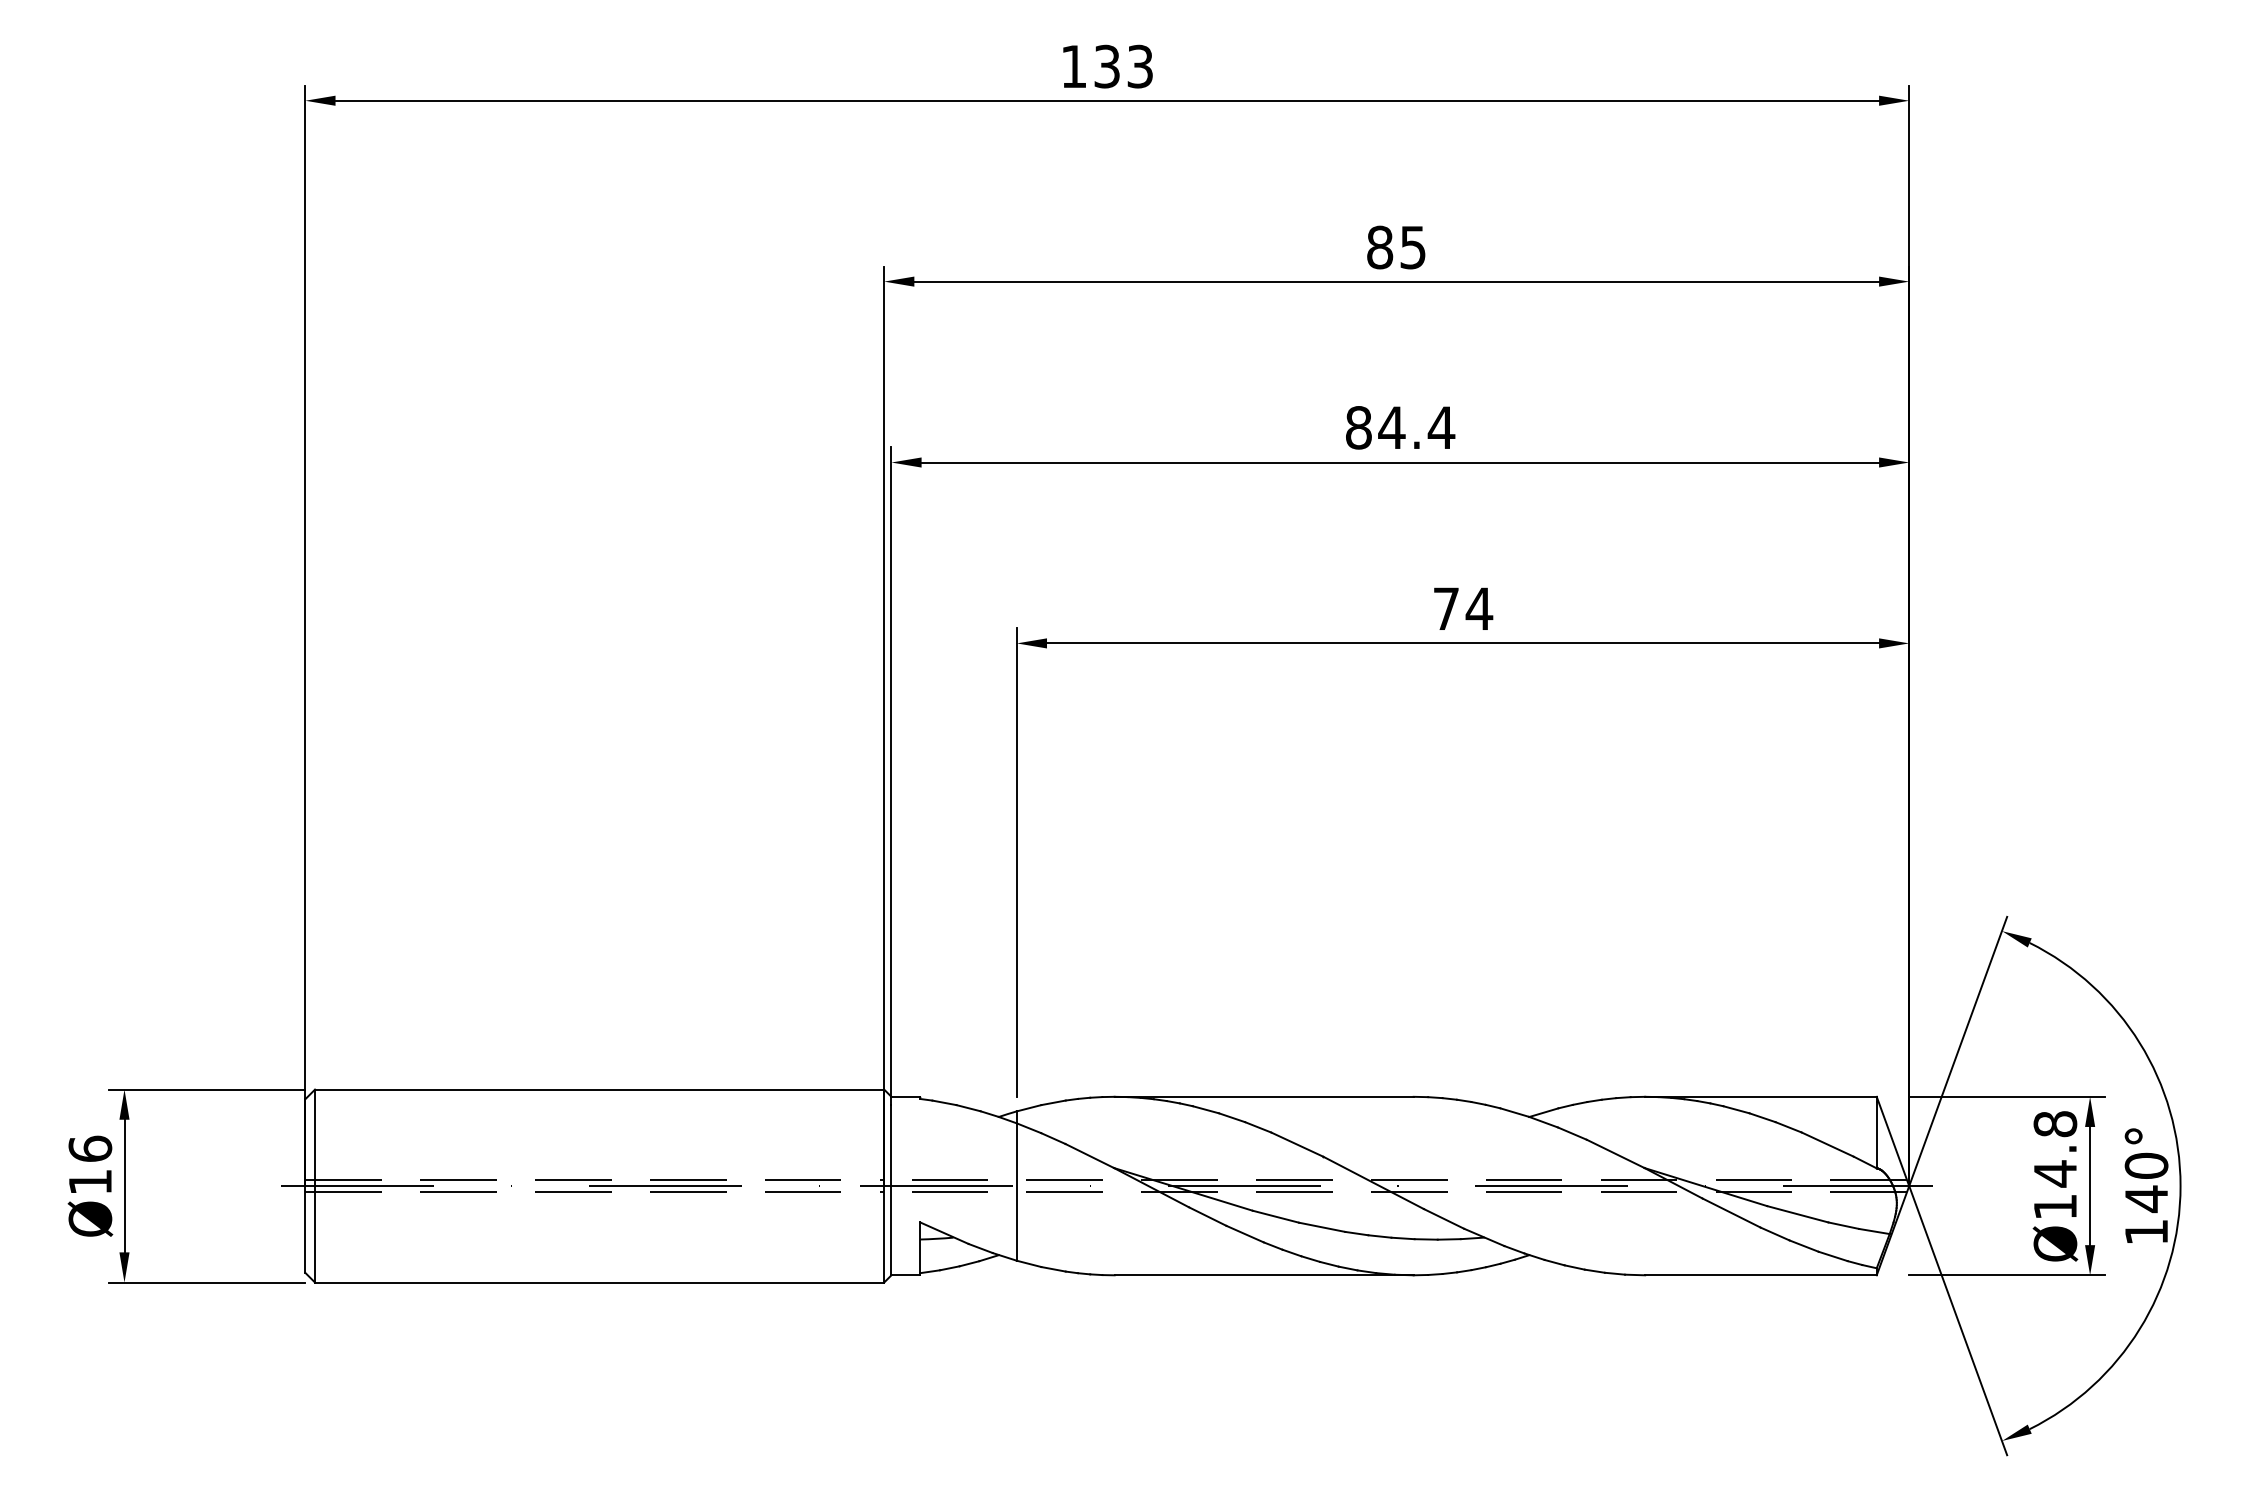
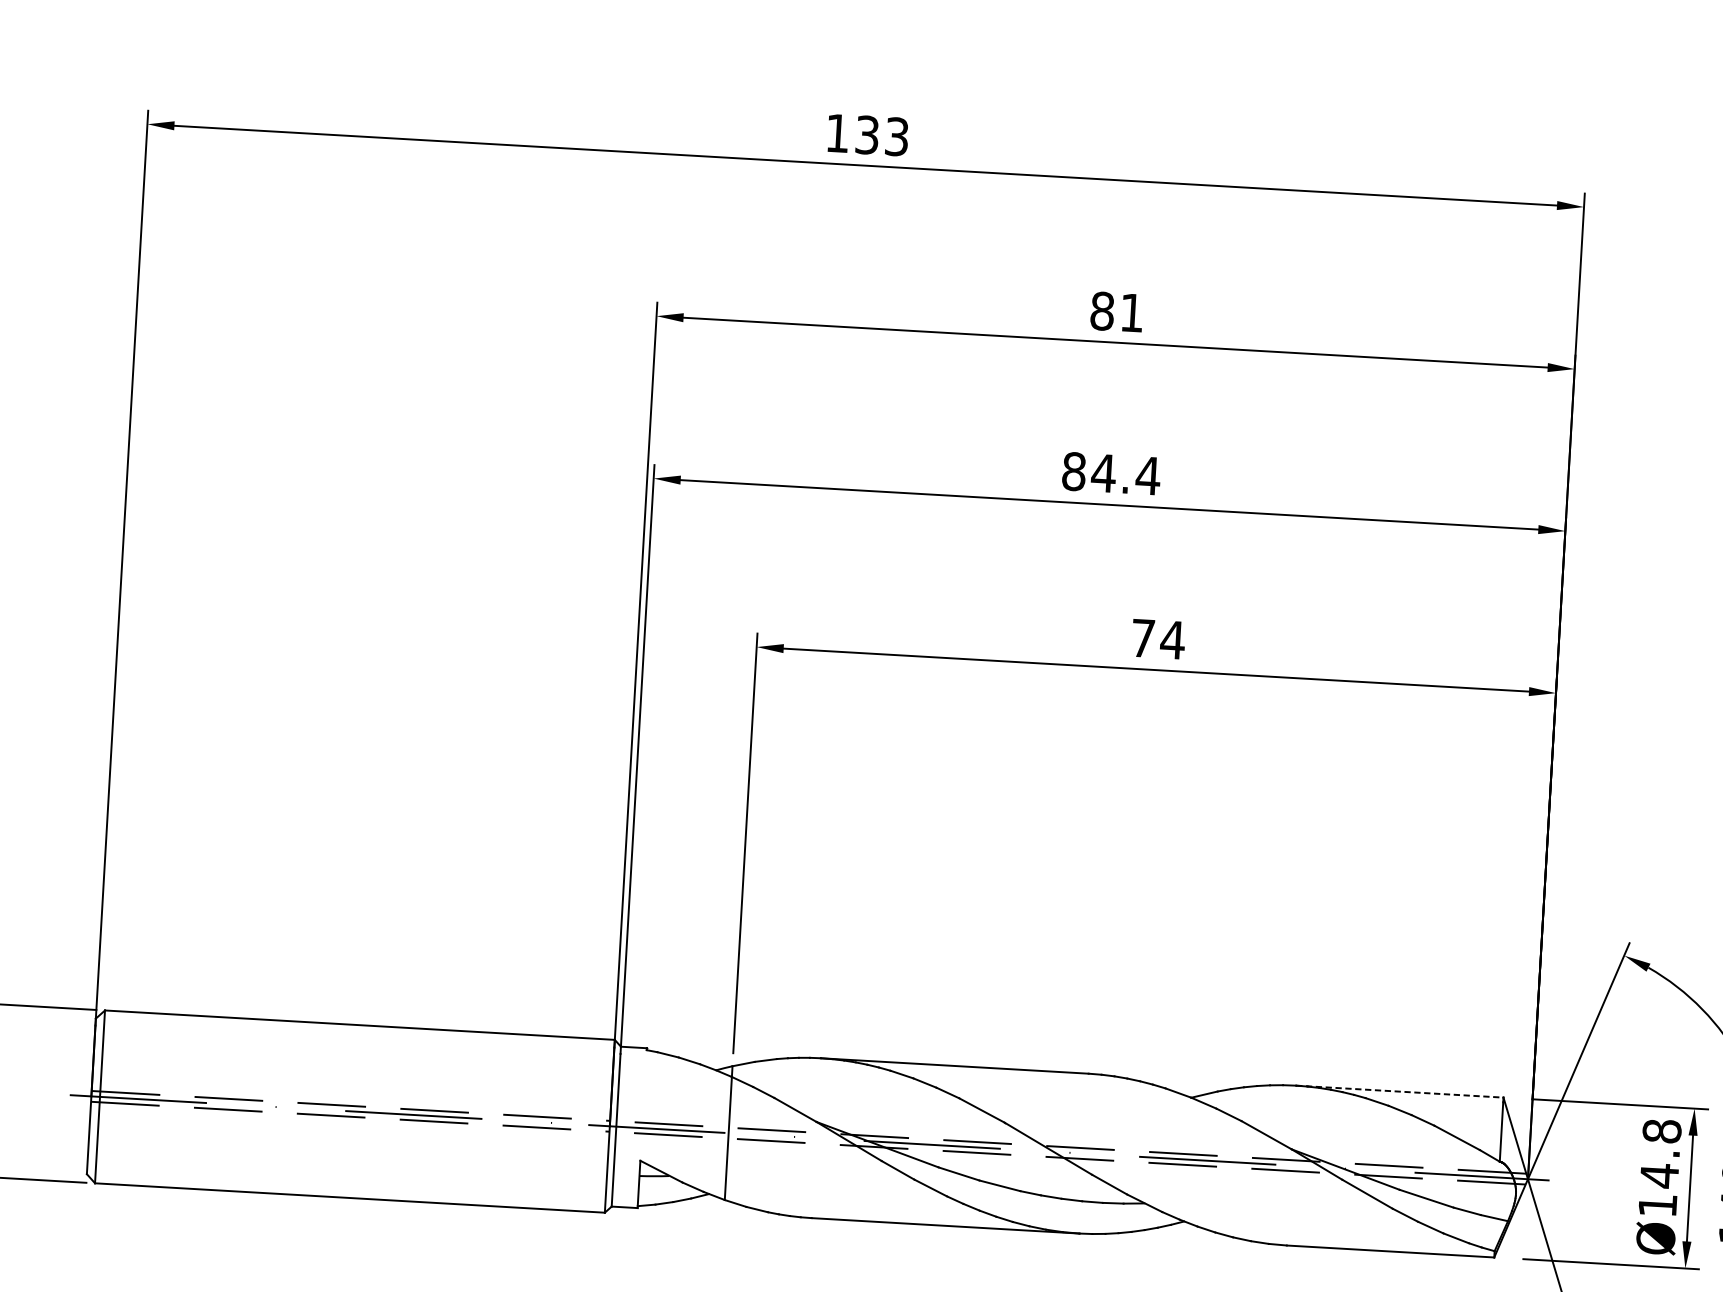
text: (1412, 247) -> (1131, 312), 85 -> 81
line: (1760, 1096) -> (1399, 1091), solid -> dashed

